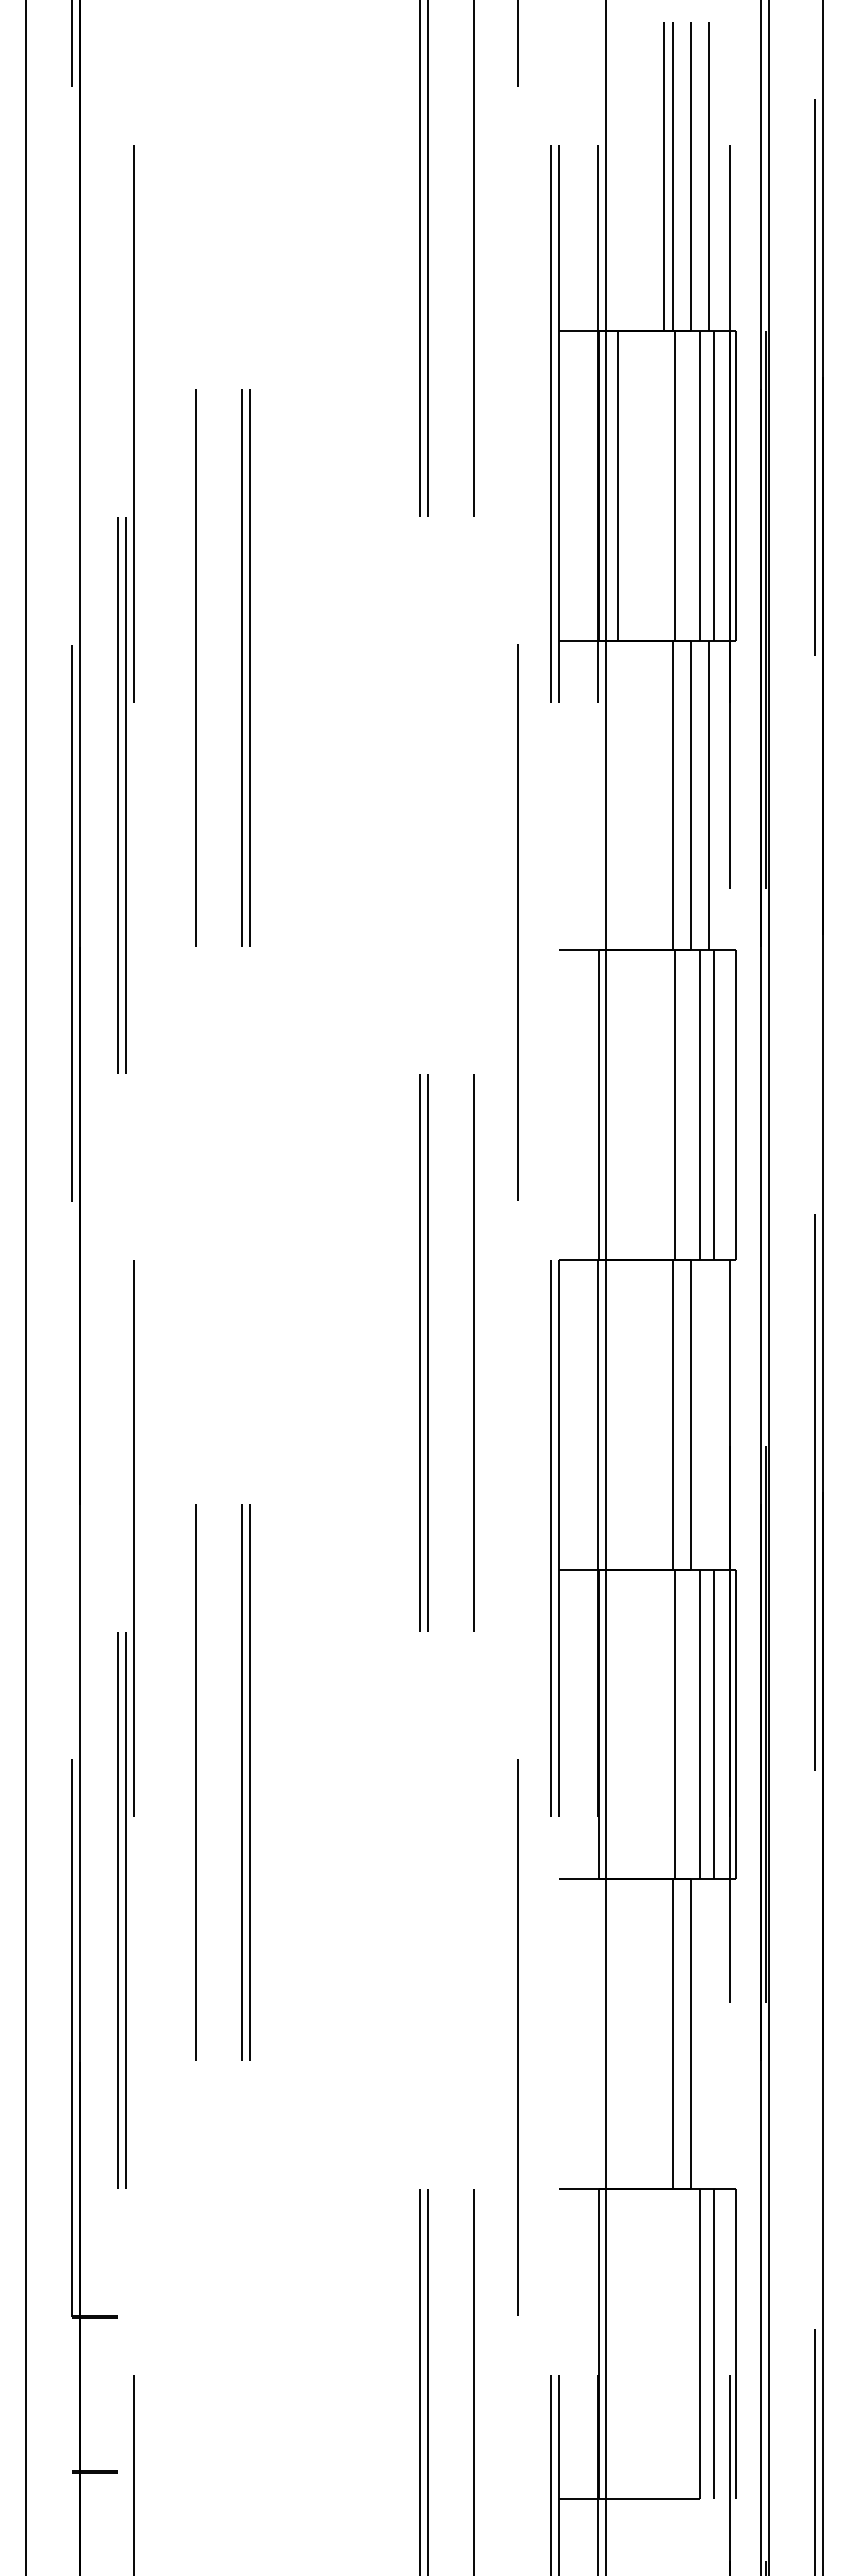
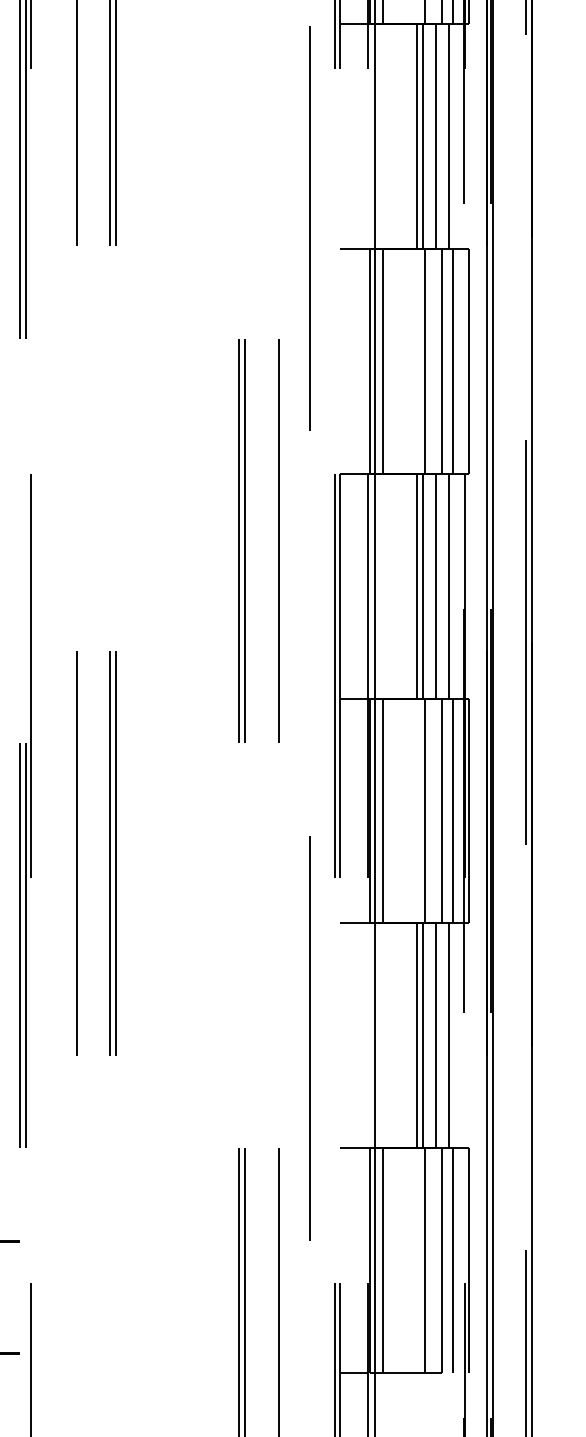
line: (664, 795) -> (416, 136), added
line: (618, 1105) -> (383, 361), added
line: (664, 1414) -> (416, 585), added
line: (709, 1414) -> (449, 585), added
line: (618, 1724) -> (383, 810), added
line: (664, 2034) -> (416, 1036), added
line: (709, 2034) -> (449, 1036), added
line: (618, 2343) -> (383, 1260), added
line: (675, 2343) -> (424, 1260), added

